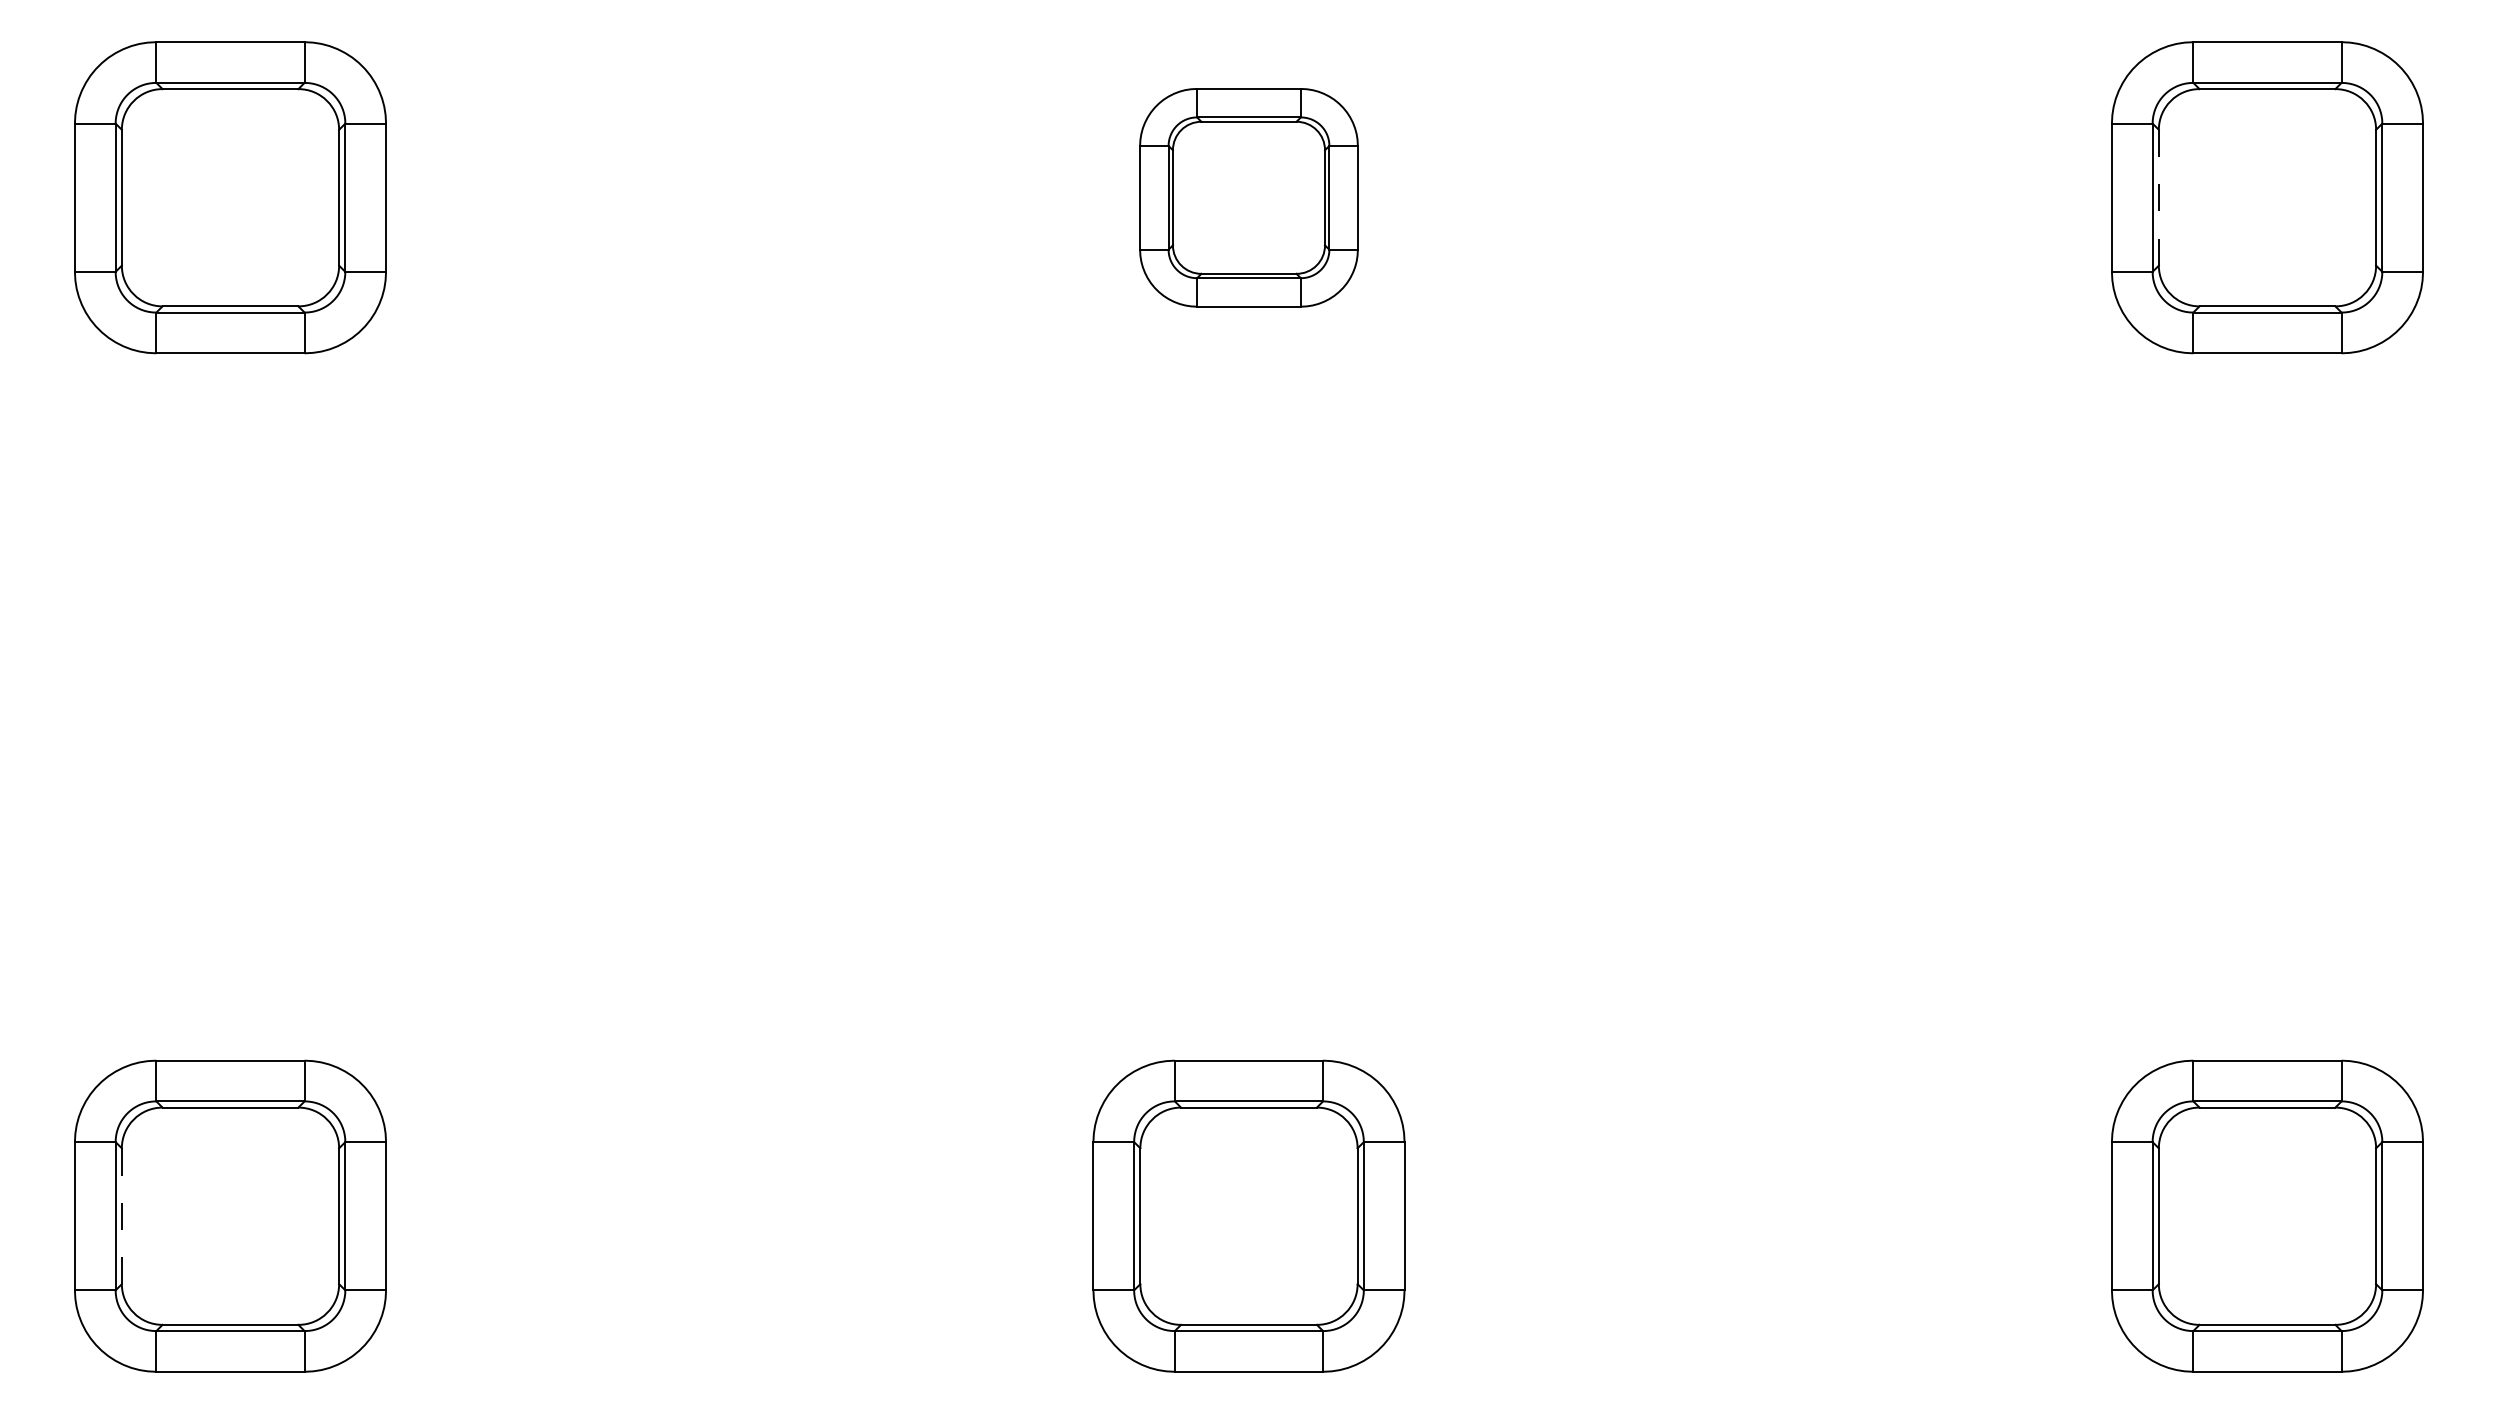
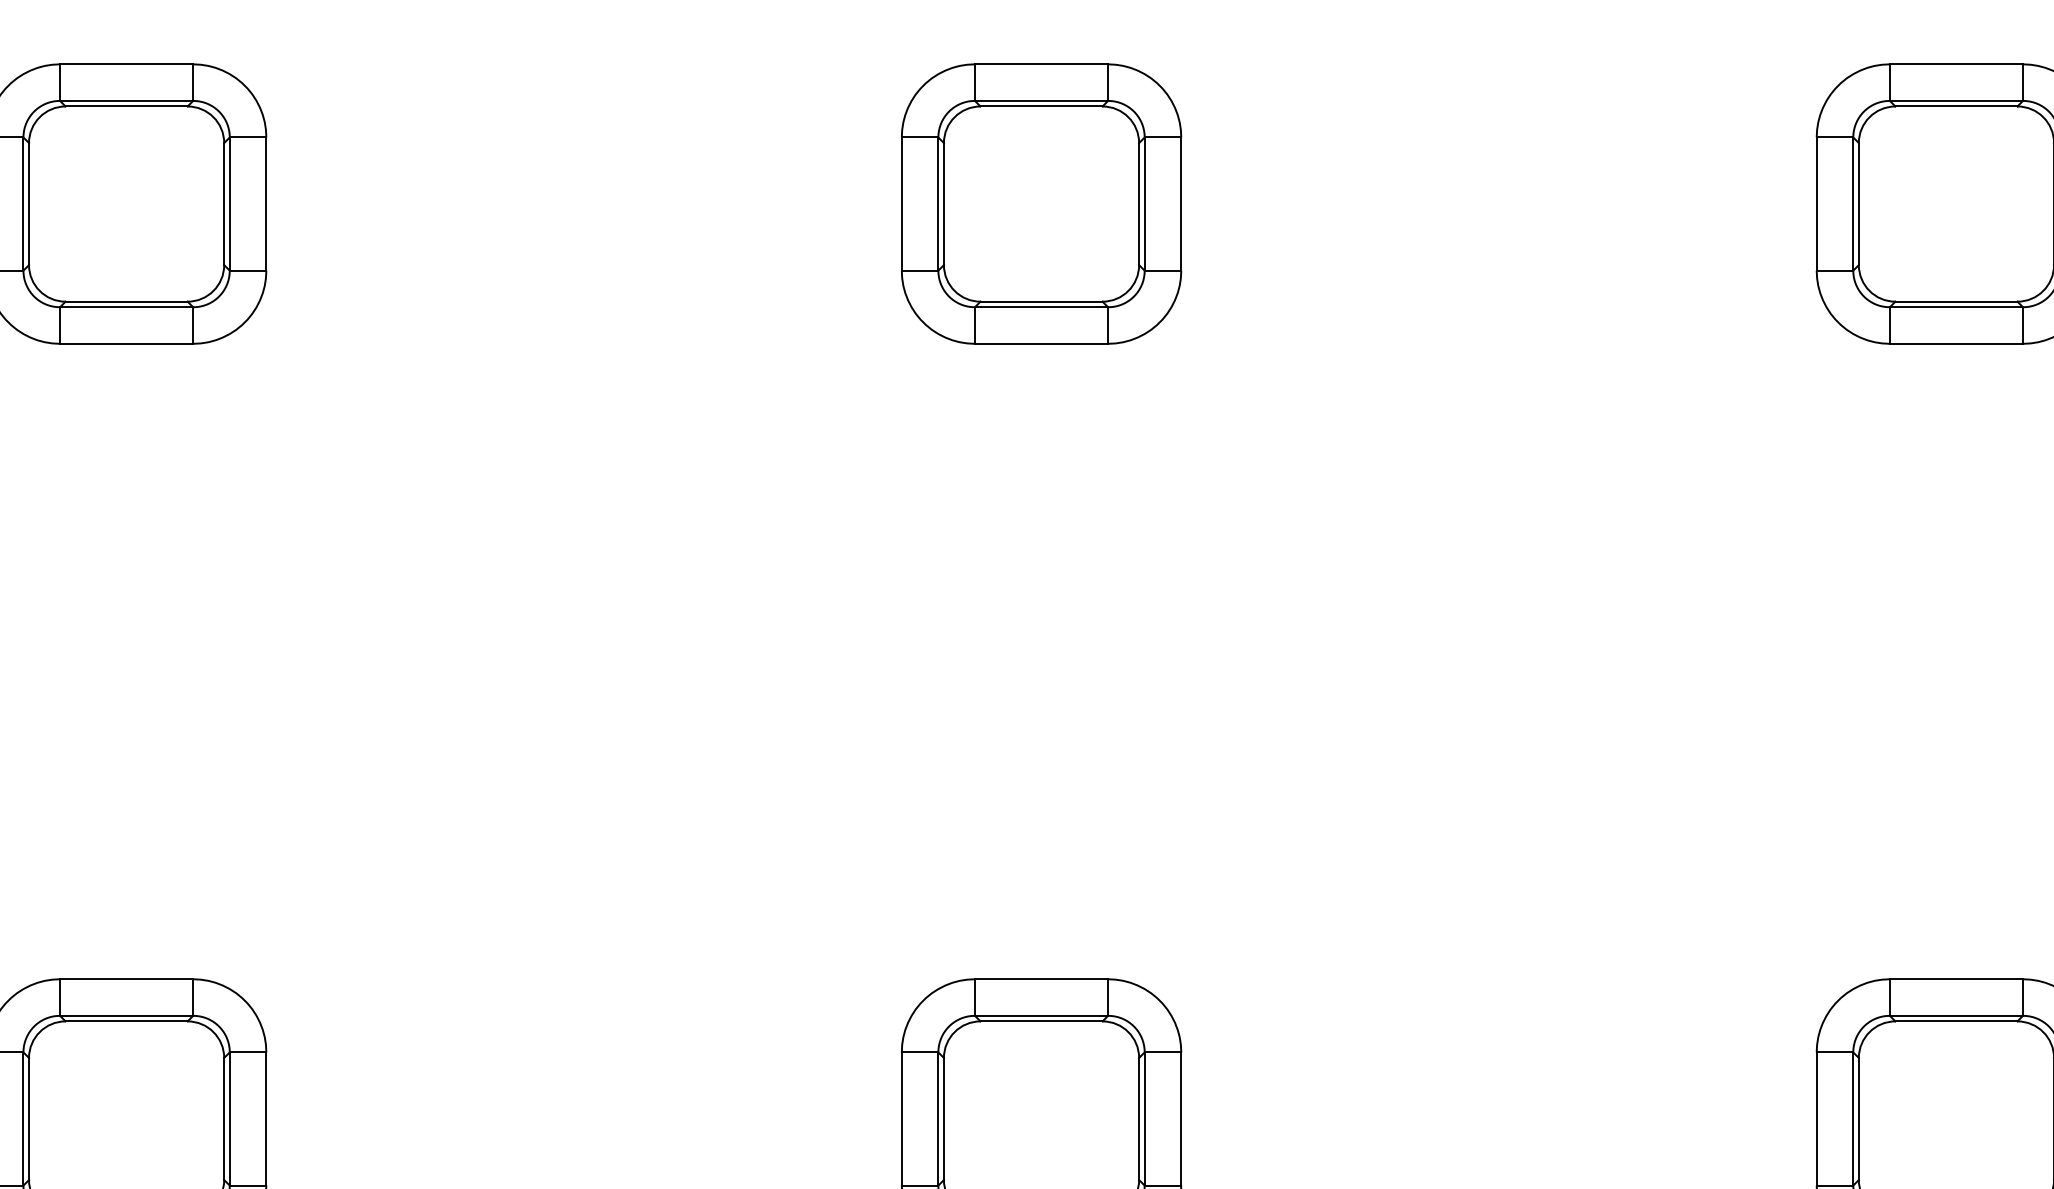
part: (1248, 197) -> (1041, 203), size x1.43
line: (2158, 197) -> (1858, 203), dashed -> solid
line: (121, 1216) -> (28, 1119), dashed -> solid

